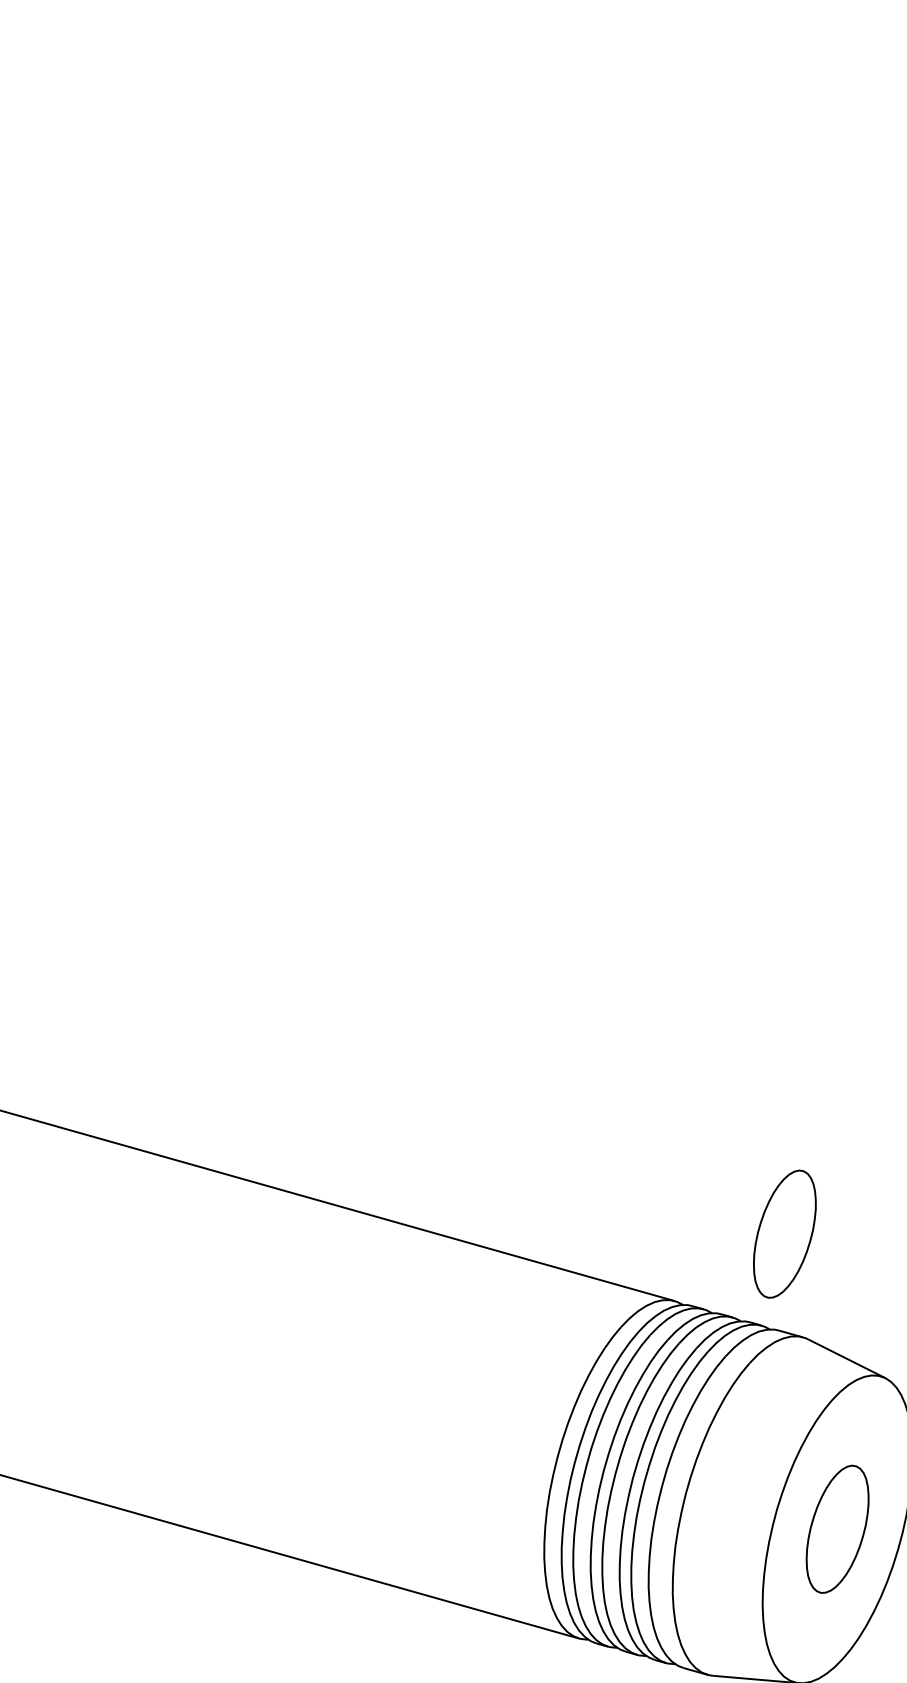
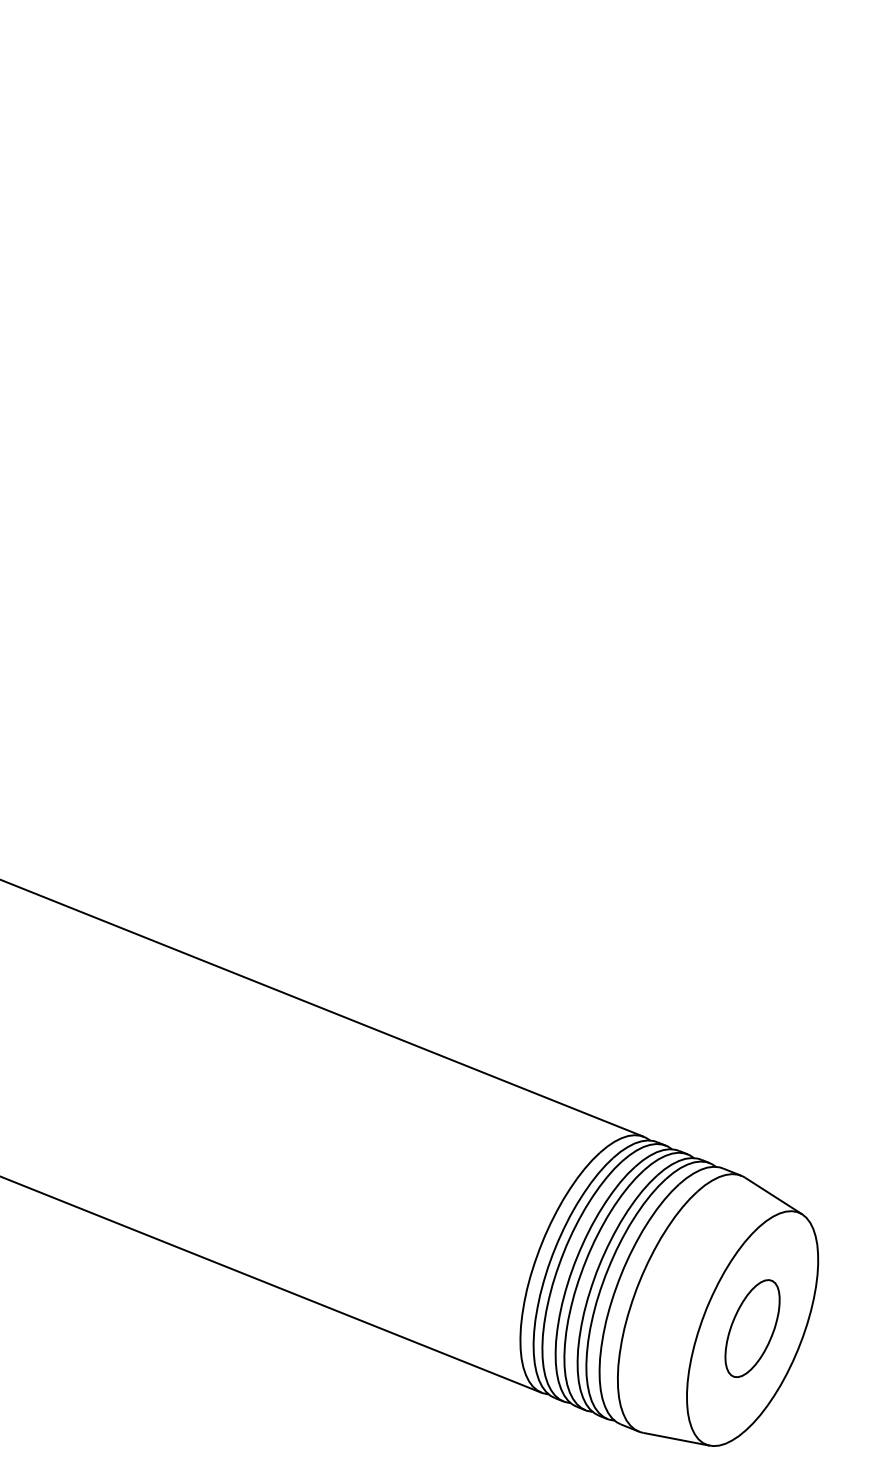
part: (784, 1234) -> (735, 1093), removed

